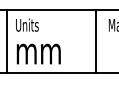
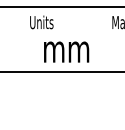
text: (27, 25) -> (41, 22), moved
line: (6, 41) -> (7, 39), removed
line: (96, 41) -> (99, 39), removed
text: (38, 53) -> (66, 51), moved

